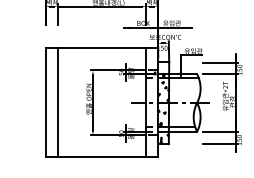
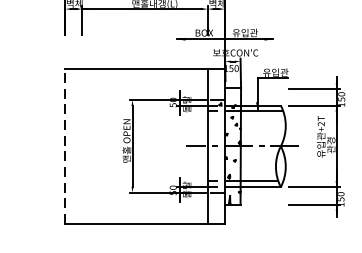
line: (45, 102) -> (64, 145), solid -> dashed
line: (57, 102) -> (82, 145), removed

